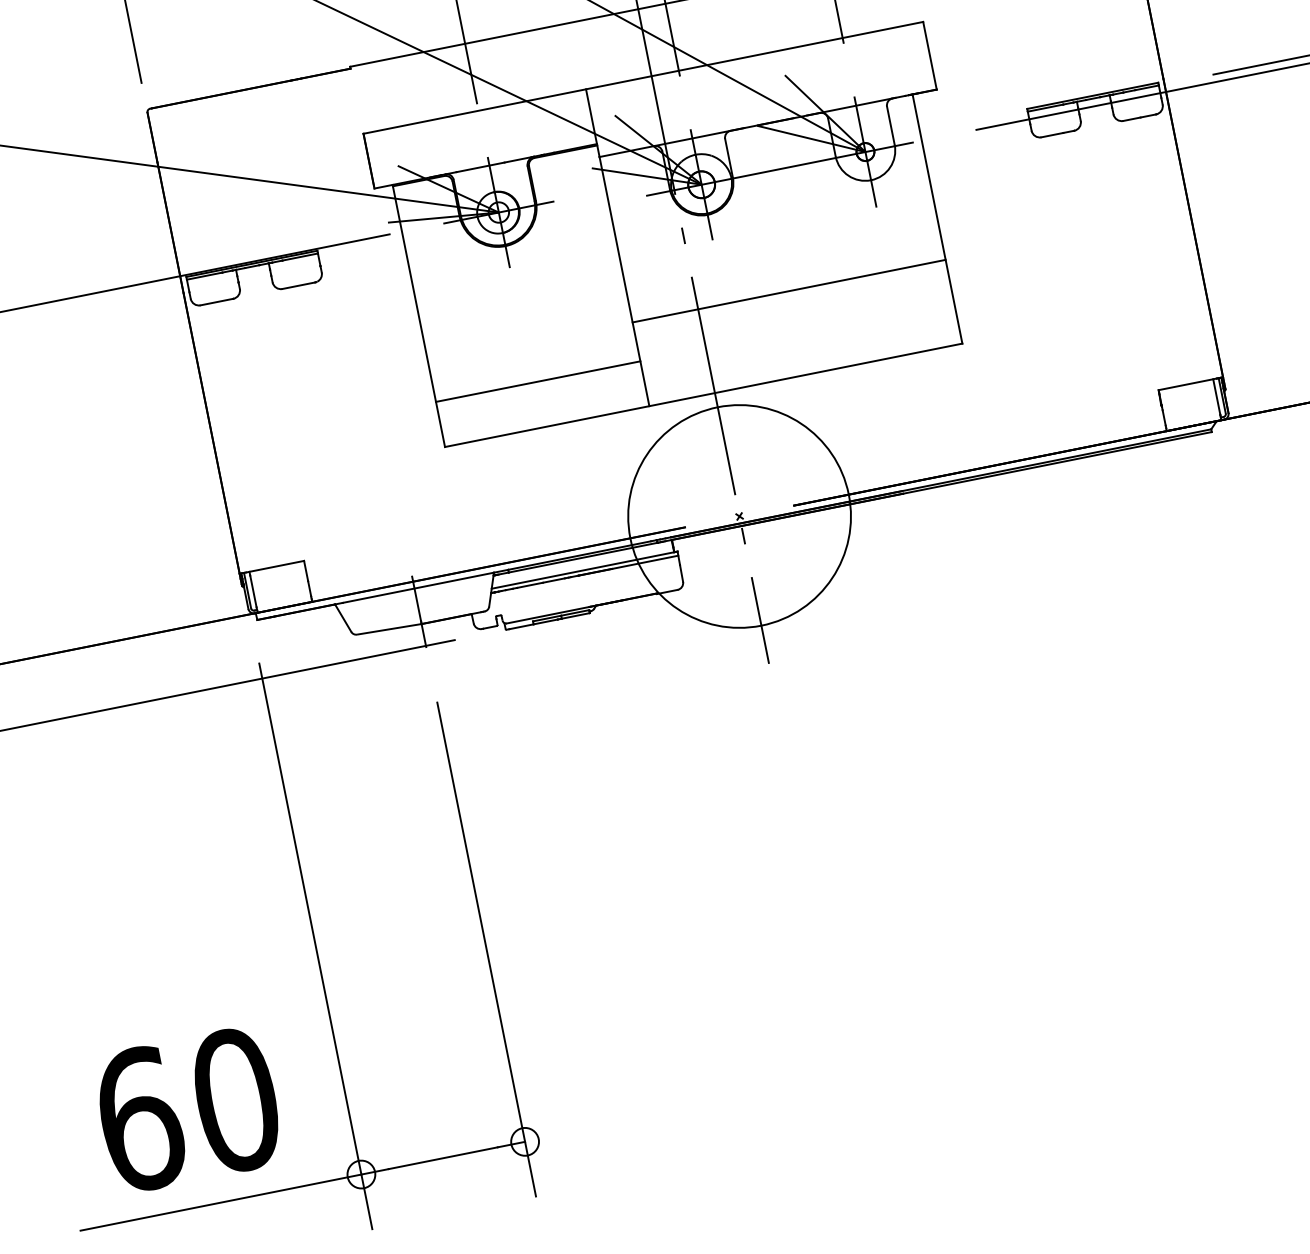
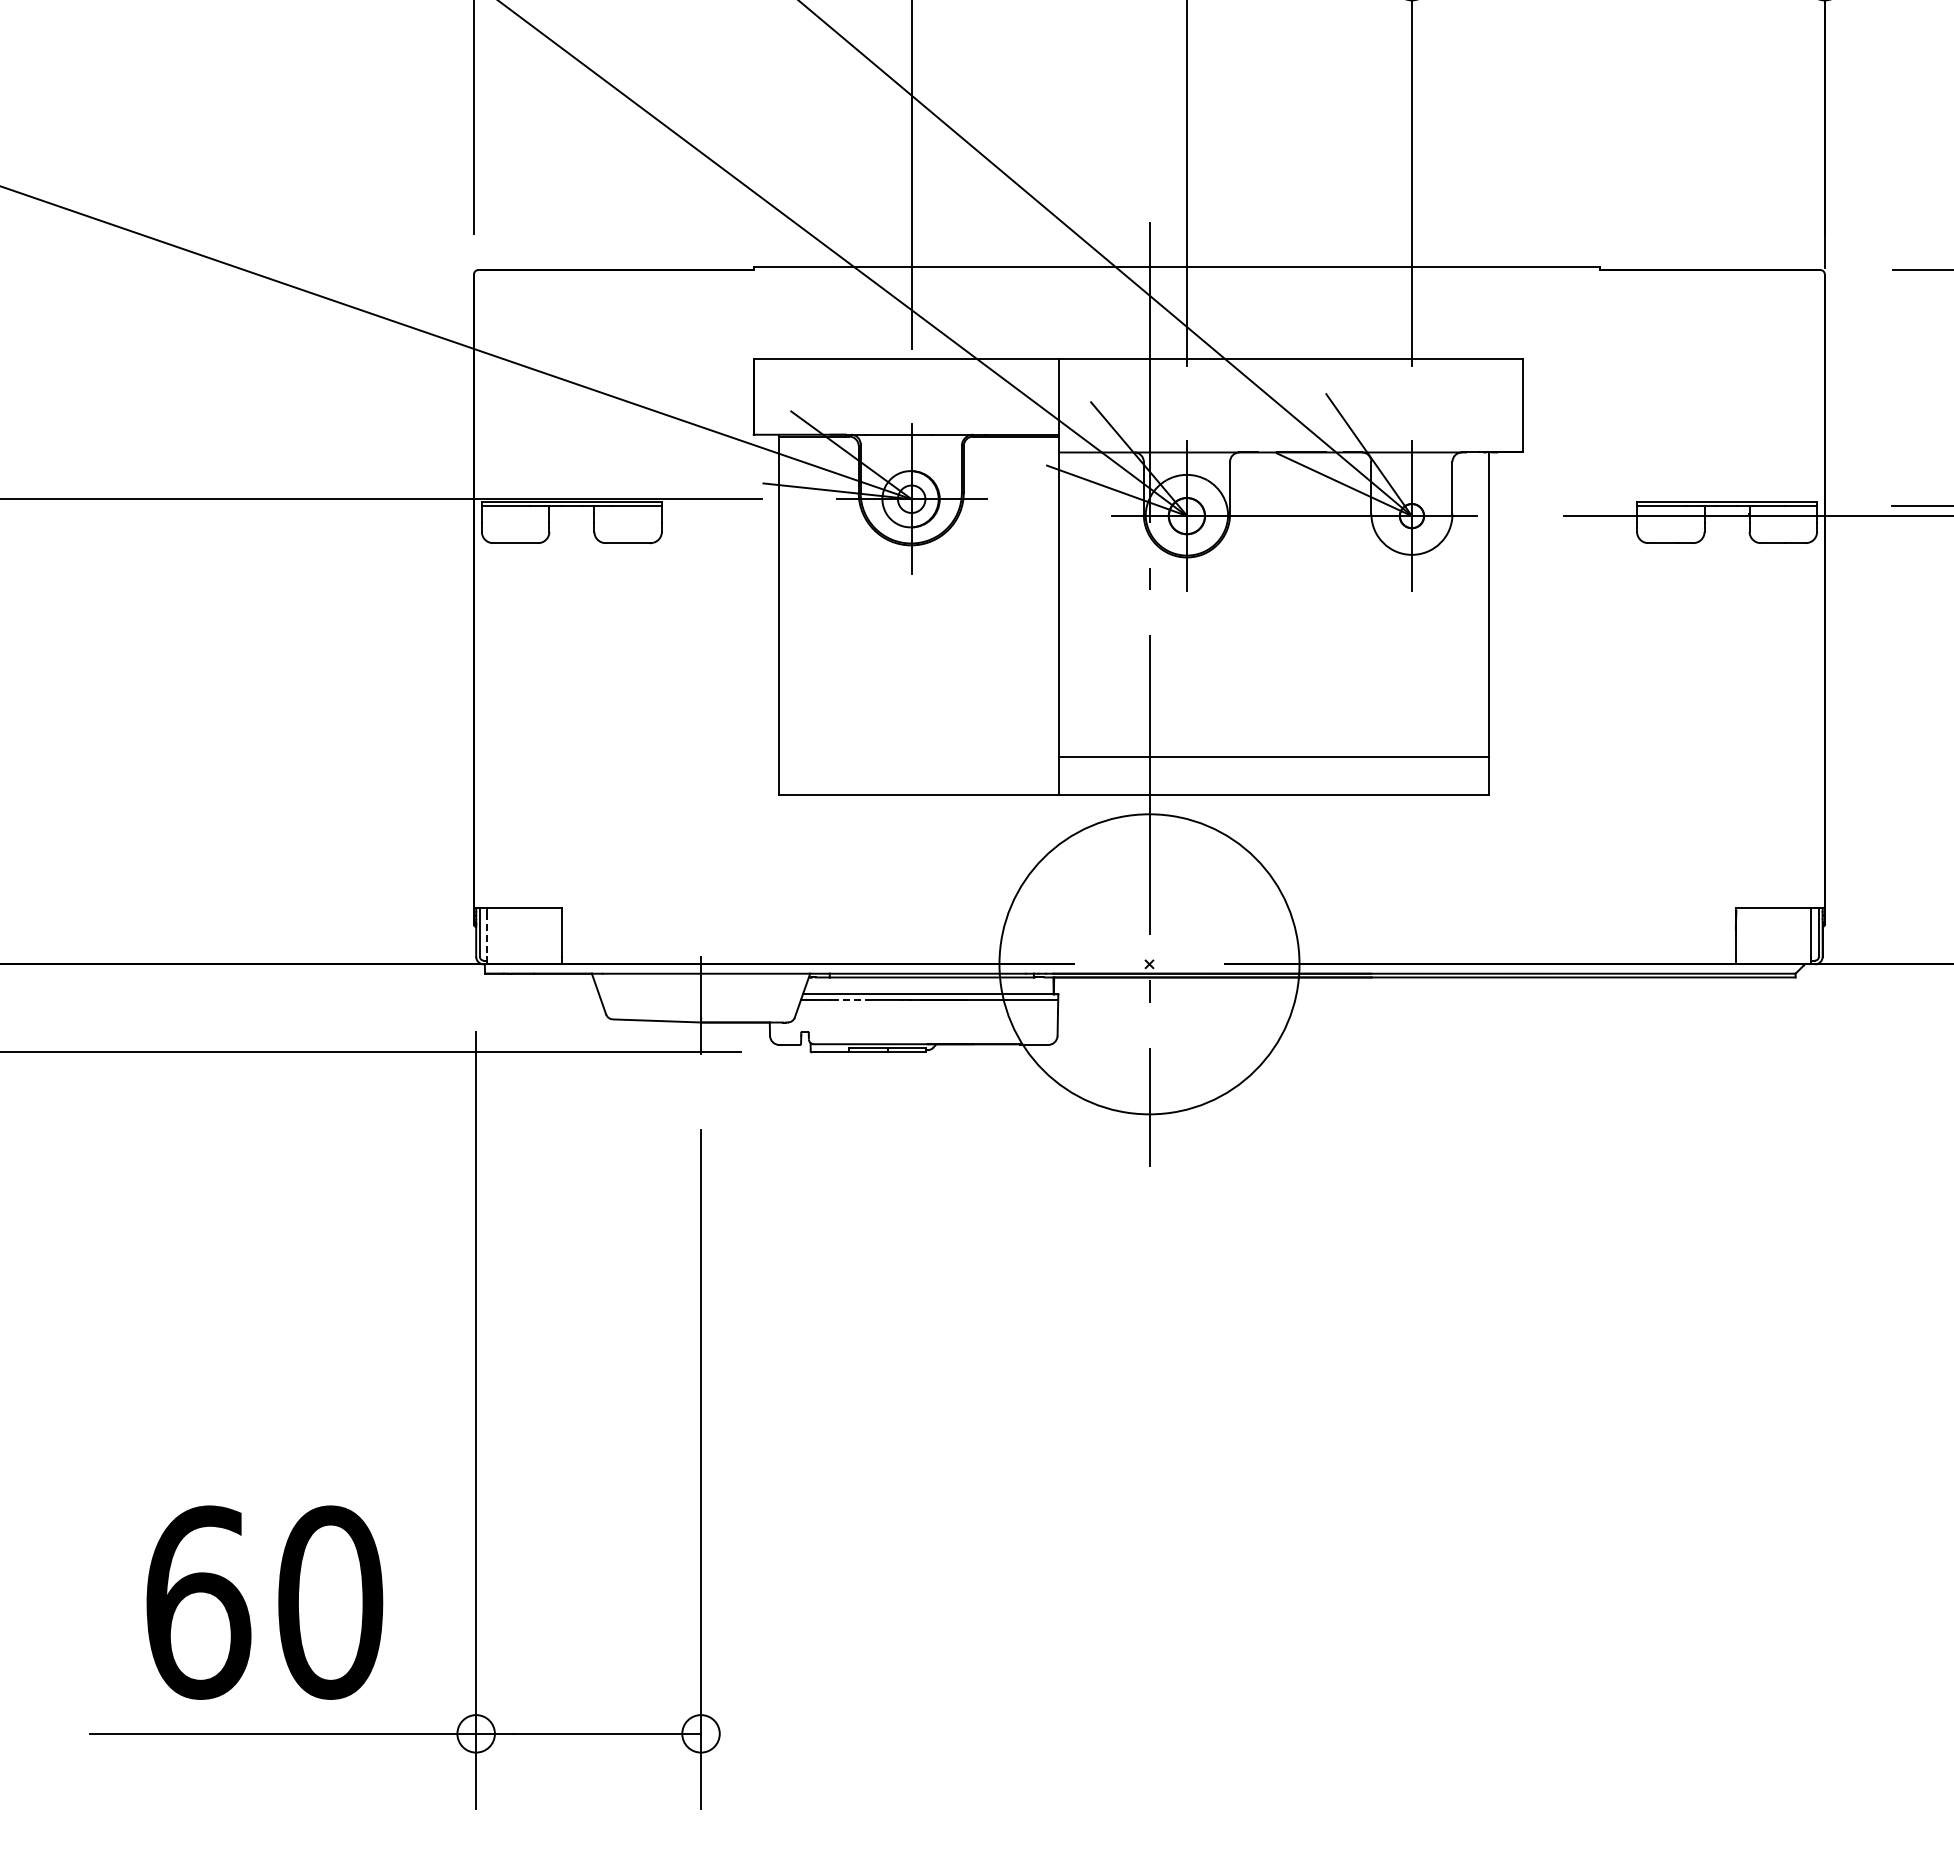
line: (789, 290) -> (1274, 756), moved
line: (537, 381) -> (918, 732), removed
line: (529, 584) -> (854, 999), solid -> dashed
line: (253, 591) -> (487, 935), solid -> dashed

